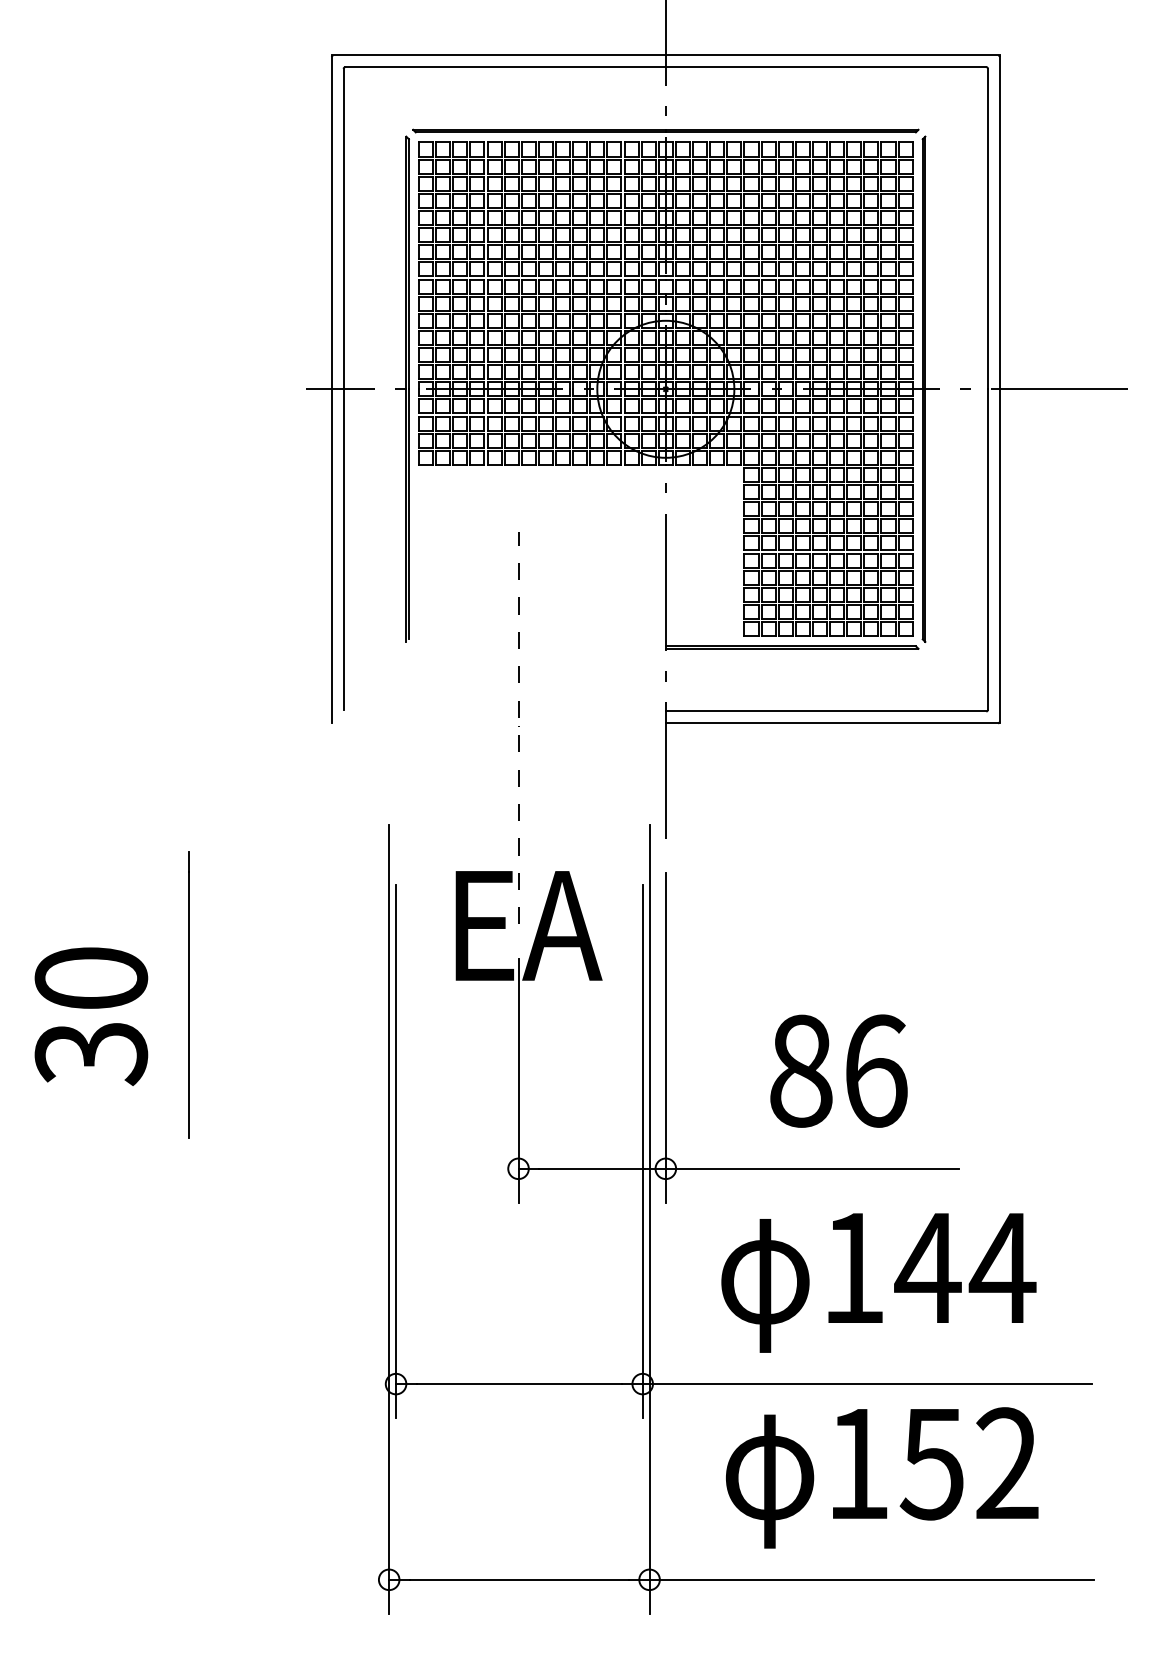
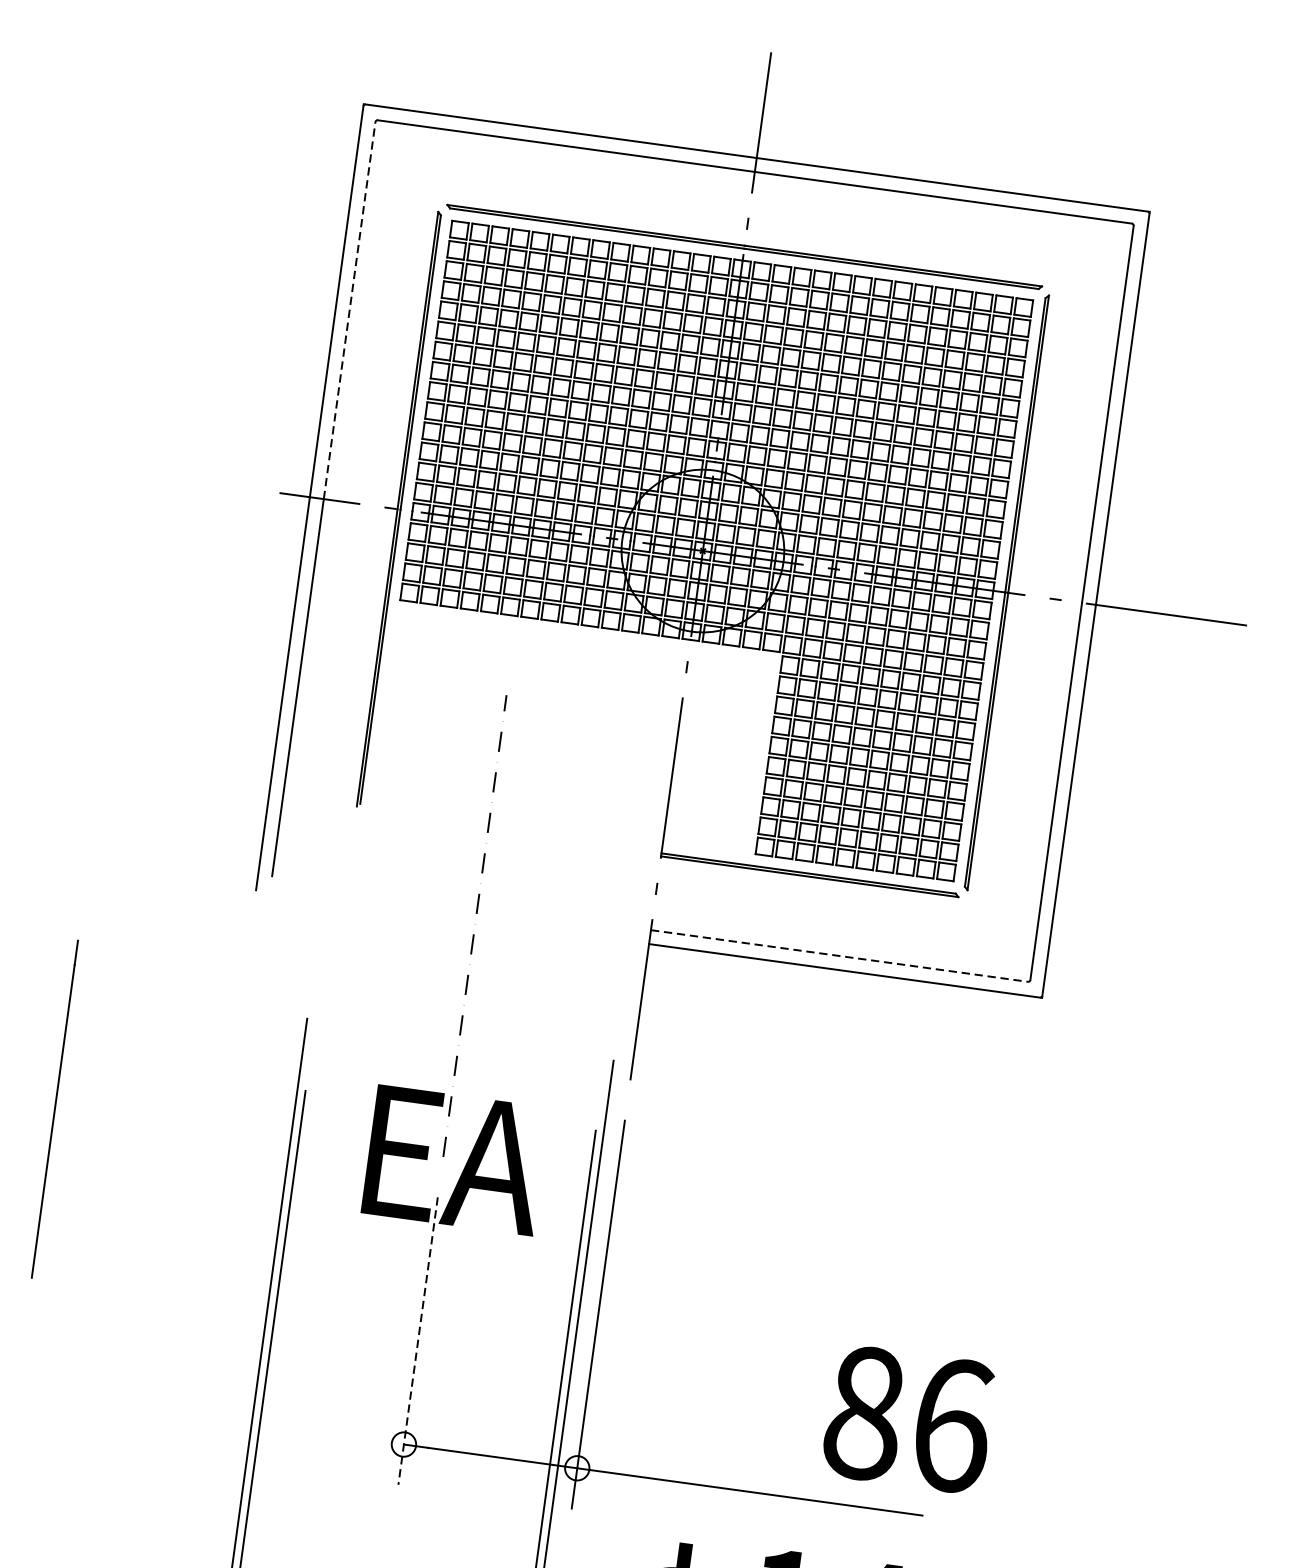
line: (343, 228) -> (349, 309), solid -> dashed
line: (826, 711) -> (840, 956), solid -> dashed
line: (188, 994) -> (54, 1108), moved
text: (838, 1070) -> (908, 1418), moved
line: (518, 1081) -> (417, 1341), solid -> dashed

